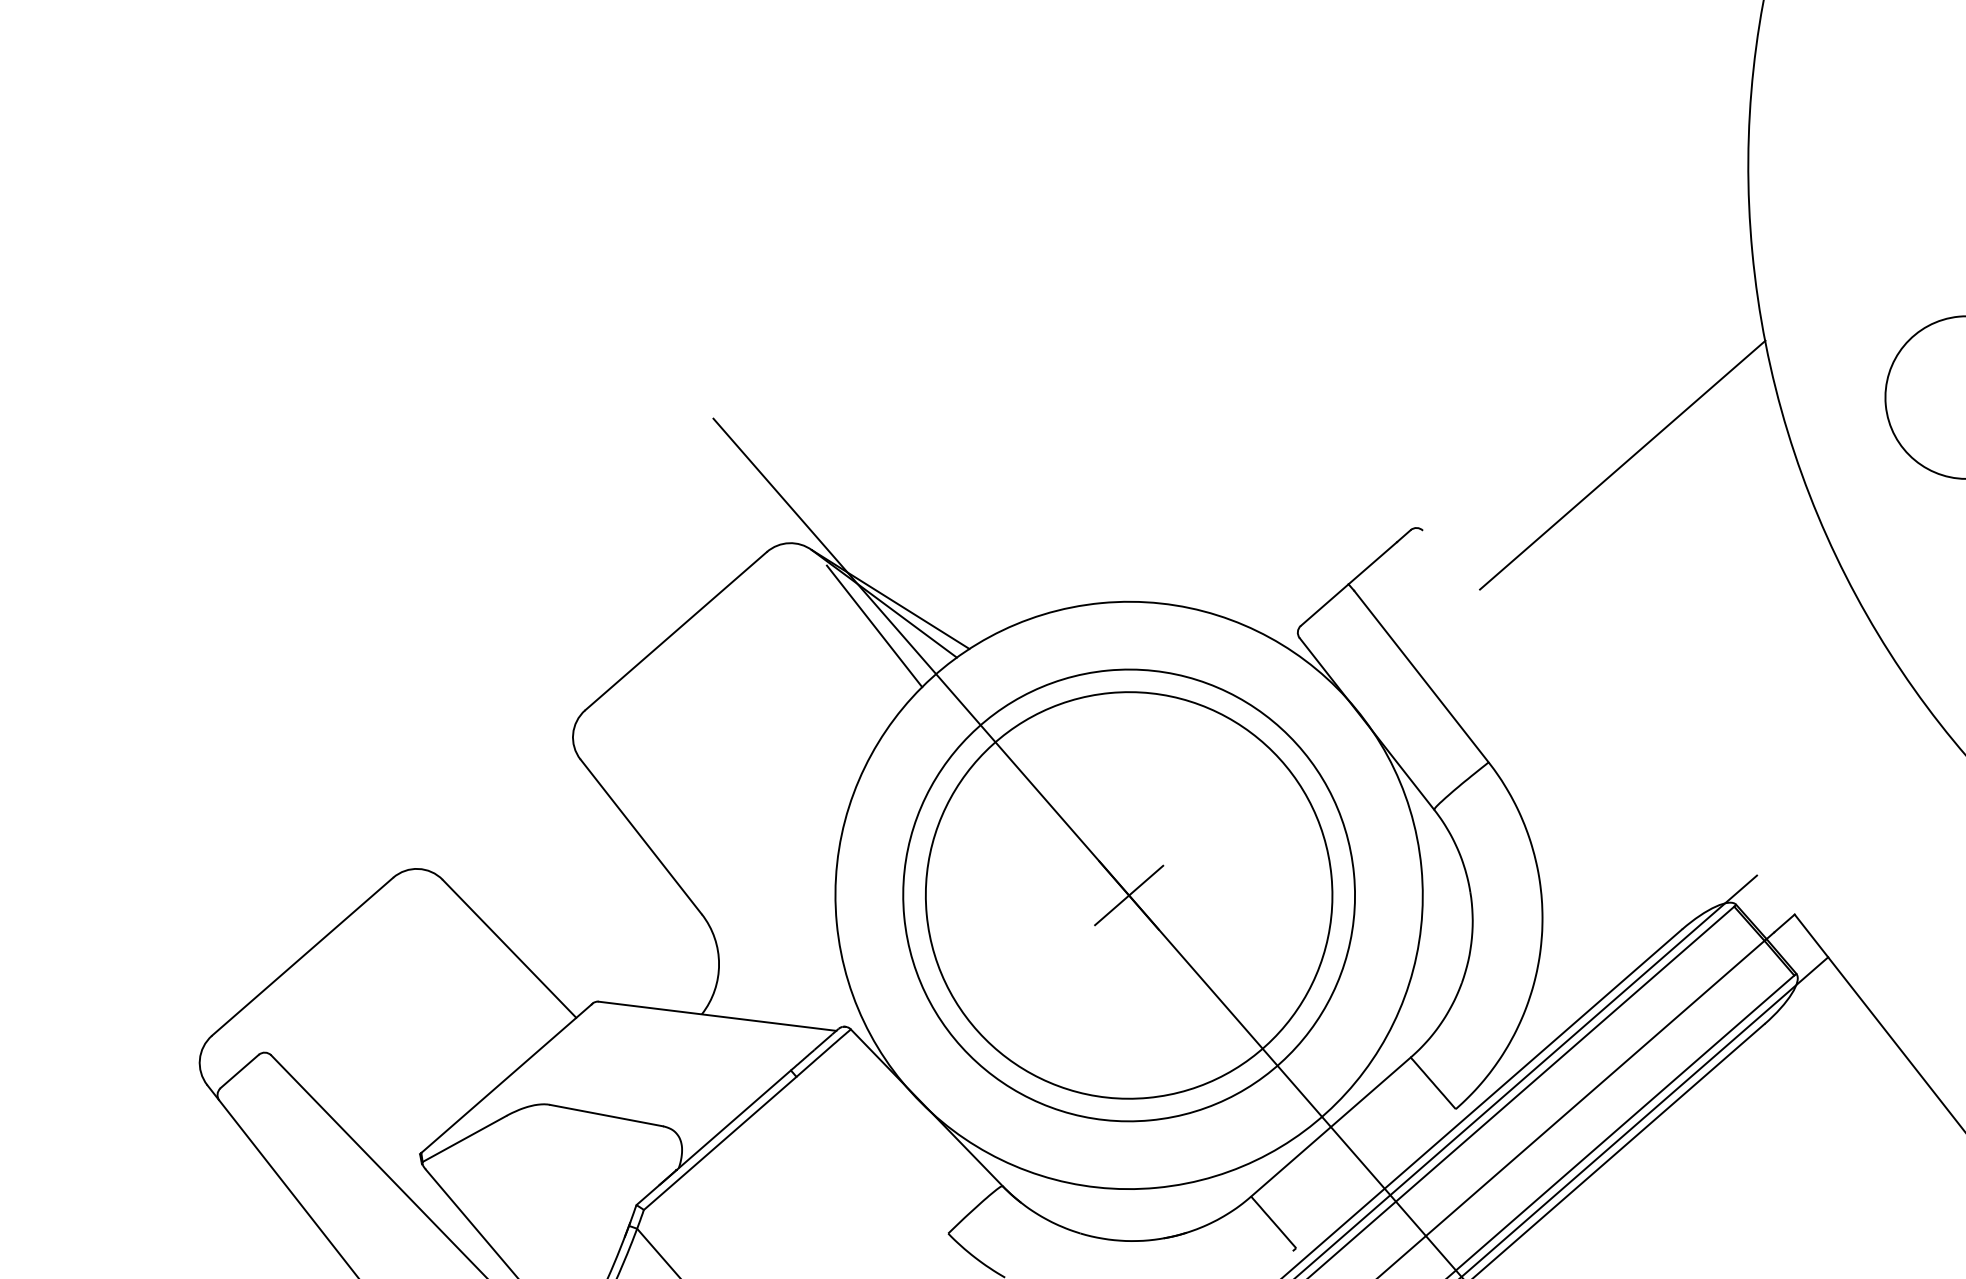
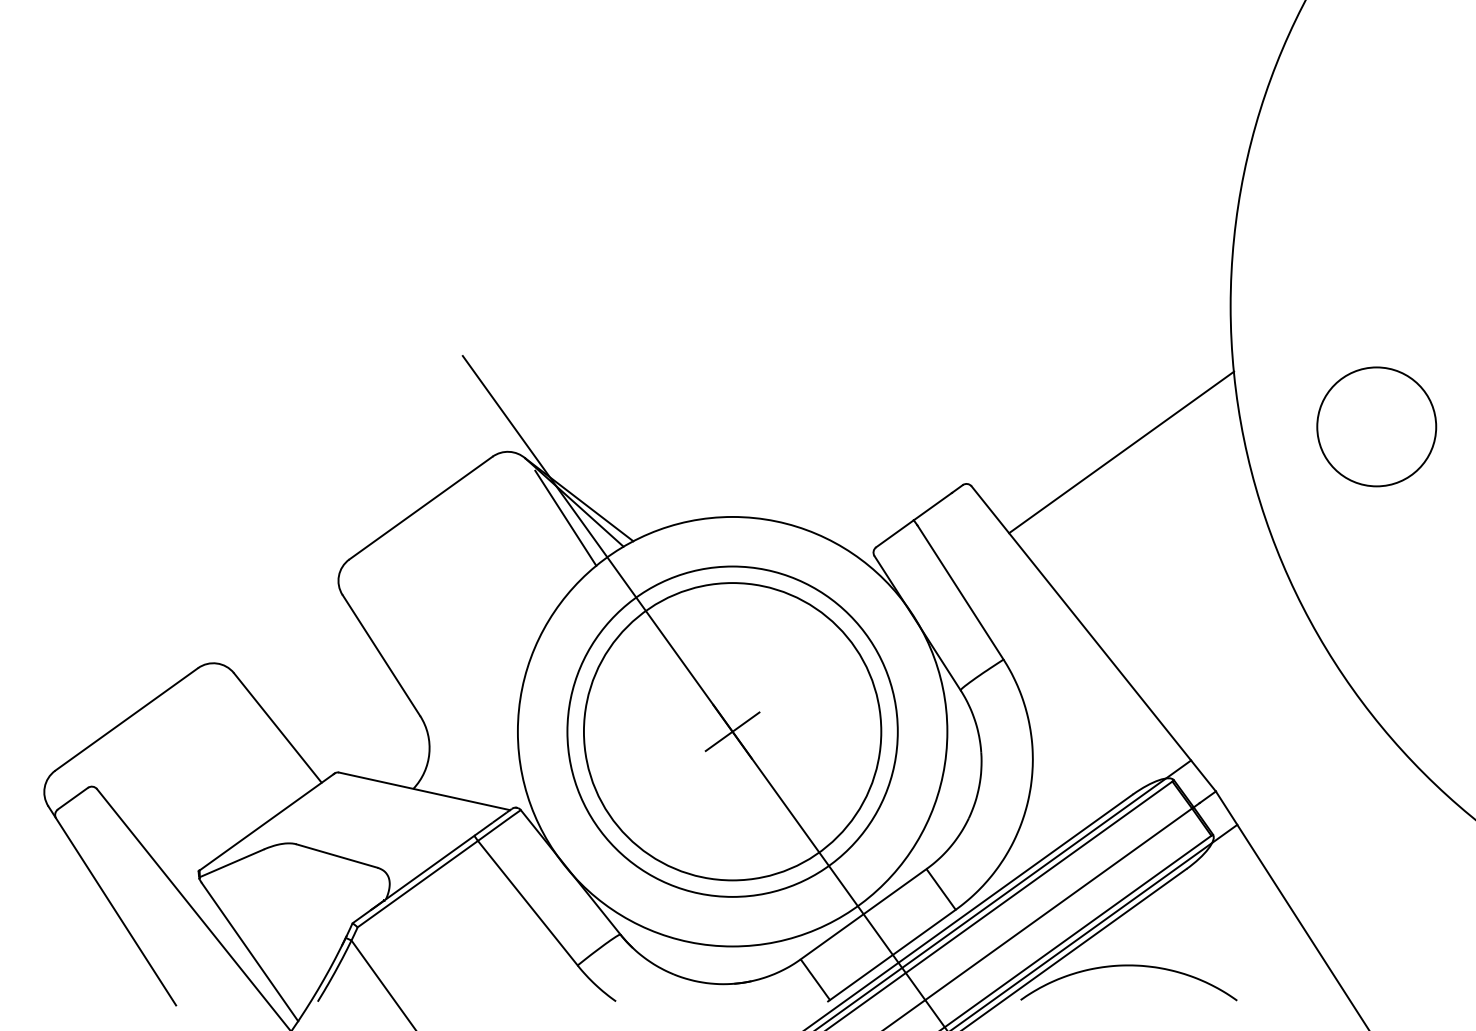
line: (1608, 722) -> (1093, 638), added
line: (871, 1154) -> (527, 902), added
curve: (1698, 1164) -> (1128, 966), added
line: (1375, 1178) -> (892, 954), added

